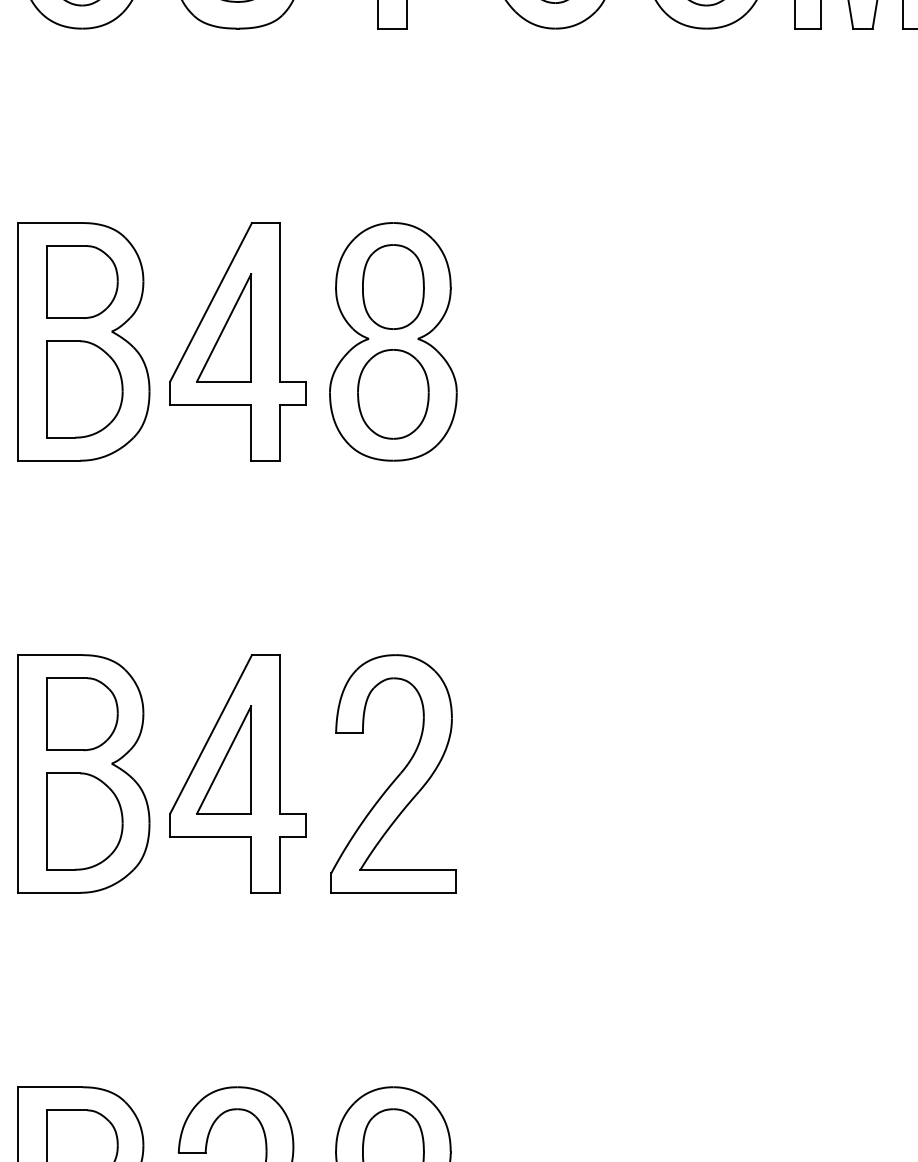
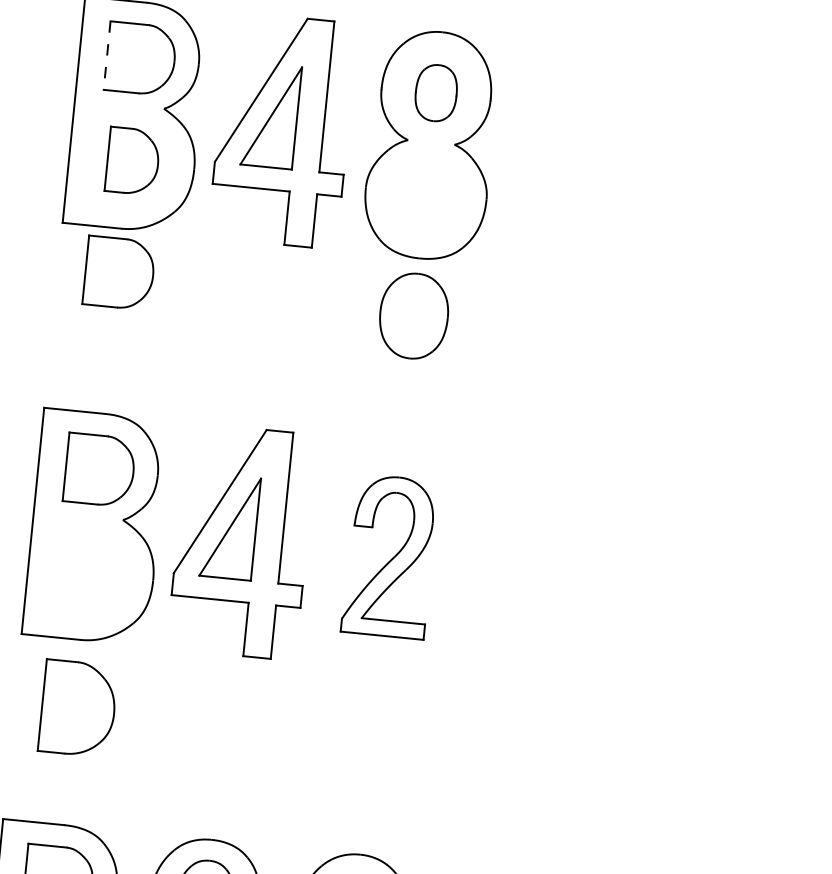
line: (47, 282) -> (107, 55), solid -> dashed
part: (393, 286) -> (436, 92), size x0.7
part: (84, 389) -> (132, 161), size x0.7
part: (393, 394) -> (414, 316), moved
part: (82, 507) -> (119, 273), added
part: (393, 773) -> (390, 556), size x0.7
part: (84, 821) -> (77, 708), moved

